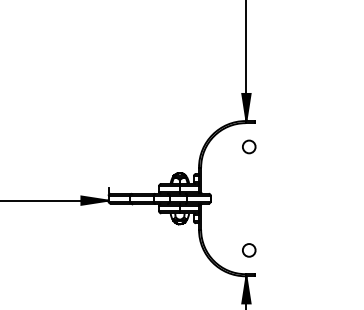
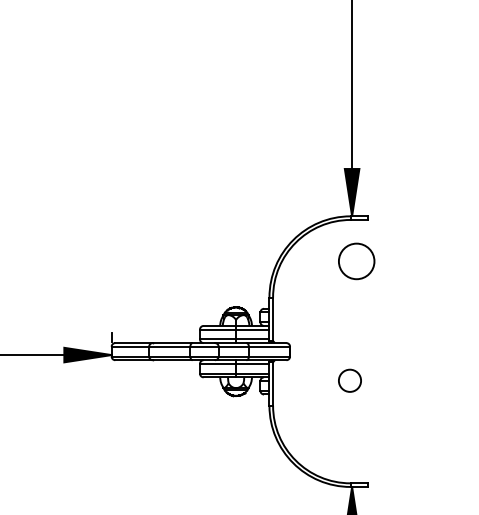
circle: (249, 146) -> (357, 260), size x1.6
circle: (249, 250) -> (350, 380), moved

